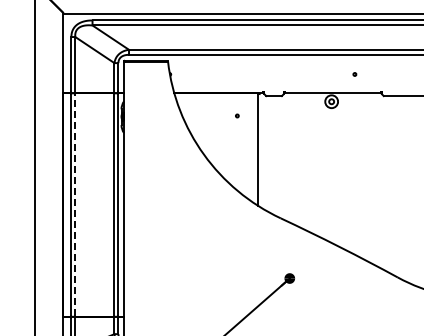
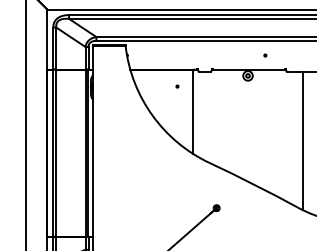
line: (405, 188) -> (303, 140), added
line: (75, 205) -> (56, 153), dashed -> solid

